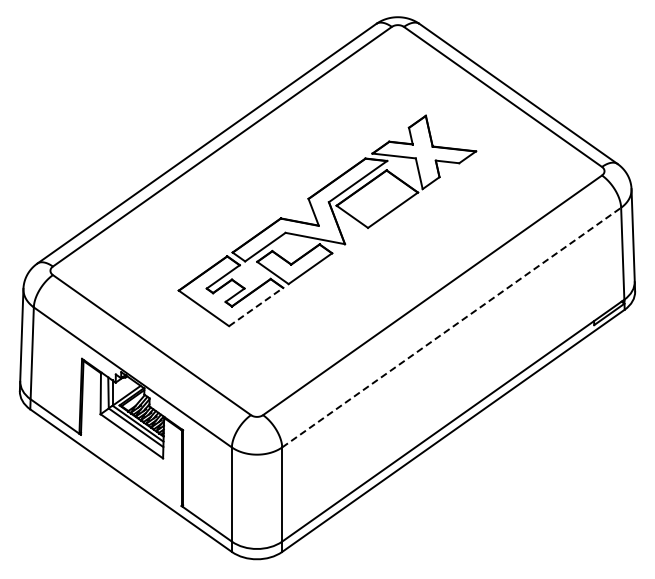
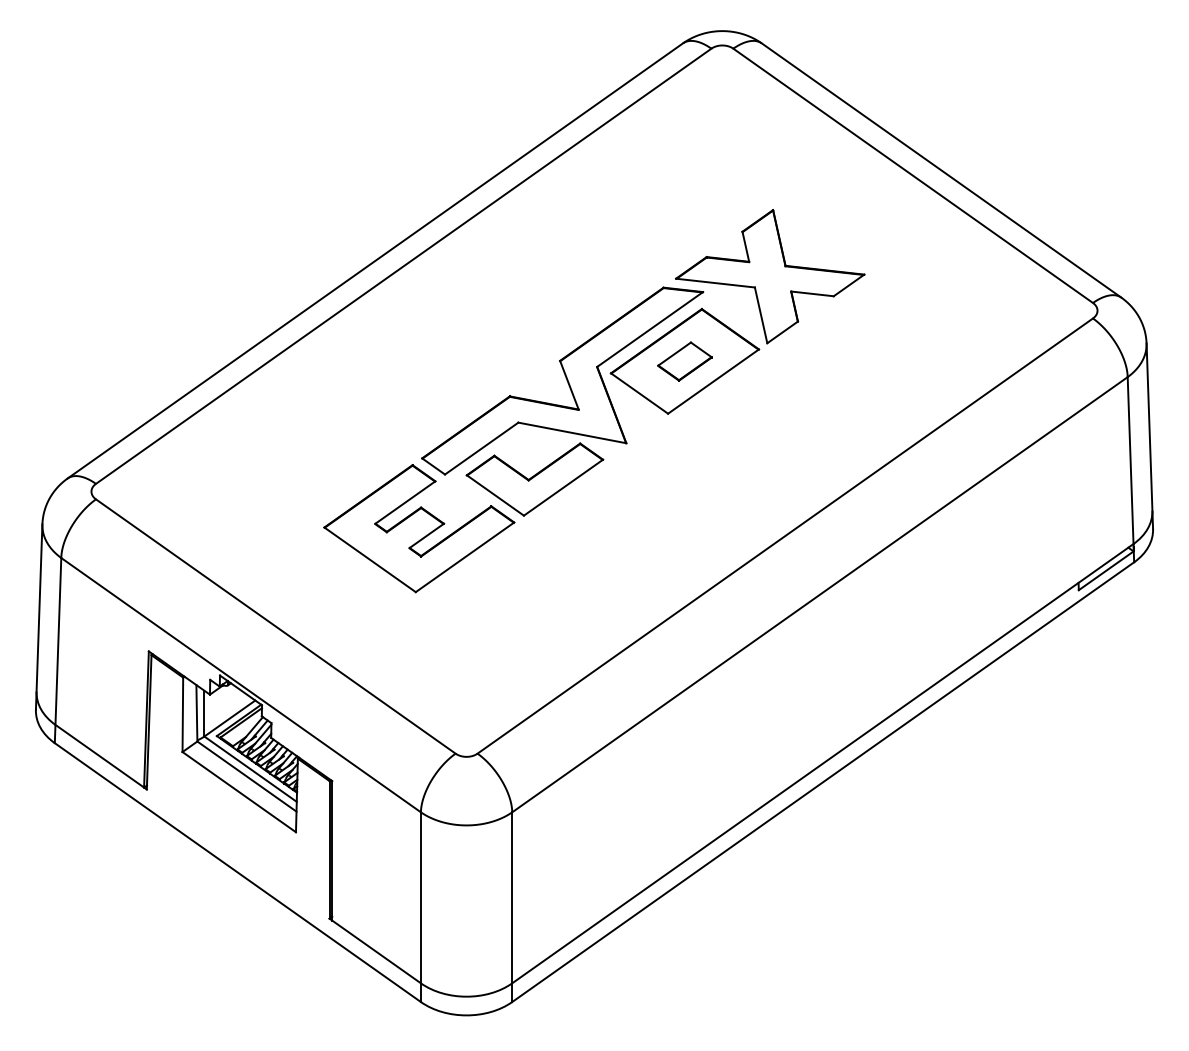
part: (377, 198) -> (685, 360), added
line: (256, 306) -> (465, 556), dashed -> solid
line: (451, 327) -> (819, 594), dashed -> solid

